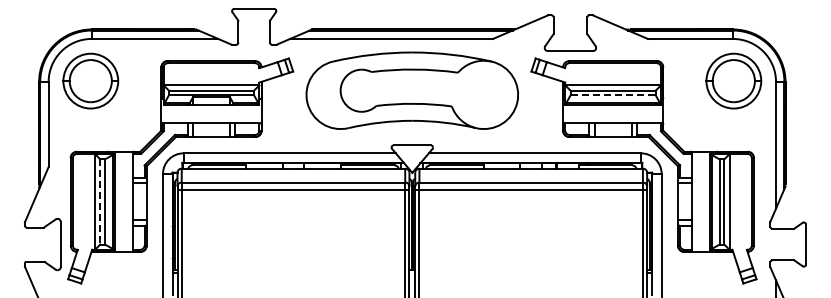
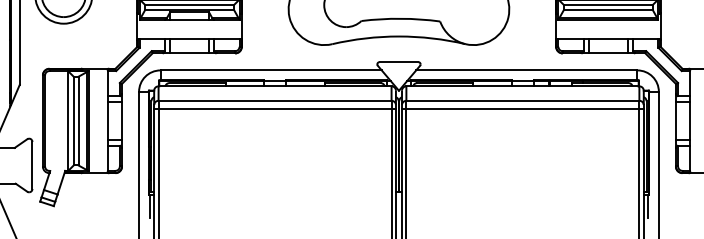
line: (613, 95) -> (608, 10), dashed -> solid
line: (100, 201) -> (73, 120), dashed -> solid

